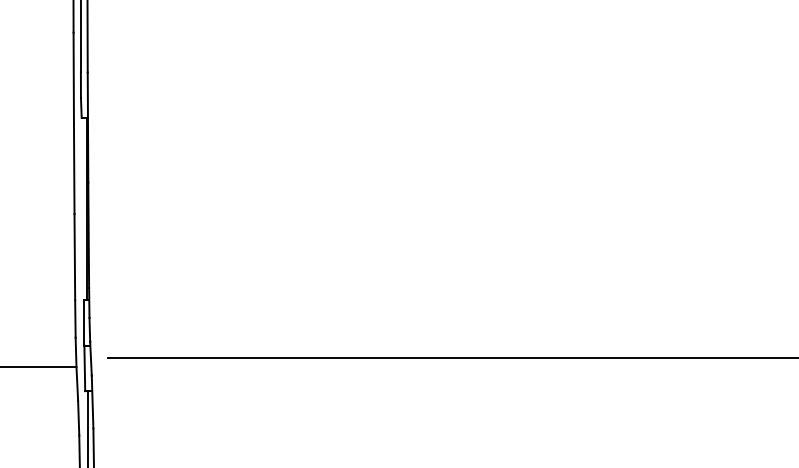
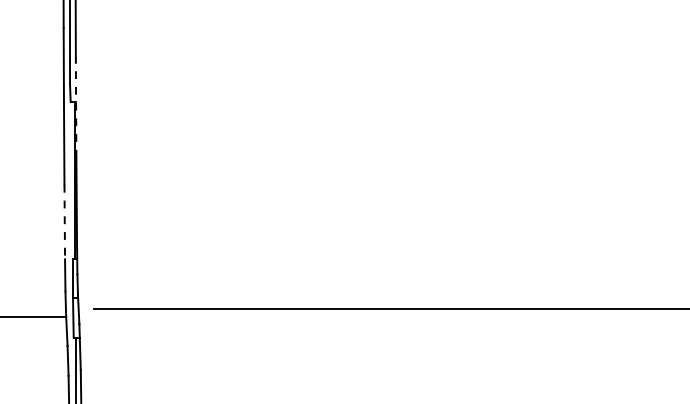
line: (88, 127) -> (76, 110), solid -> dashed
line: (74, 257) -> (64, 222), solid -> dashed

